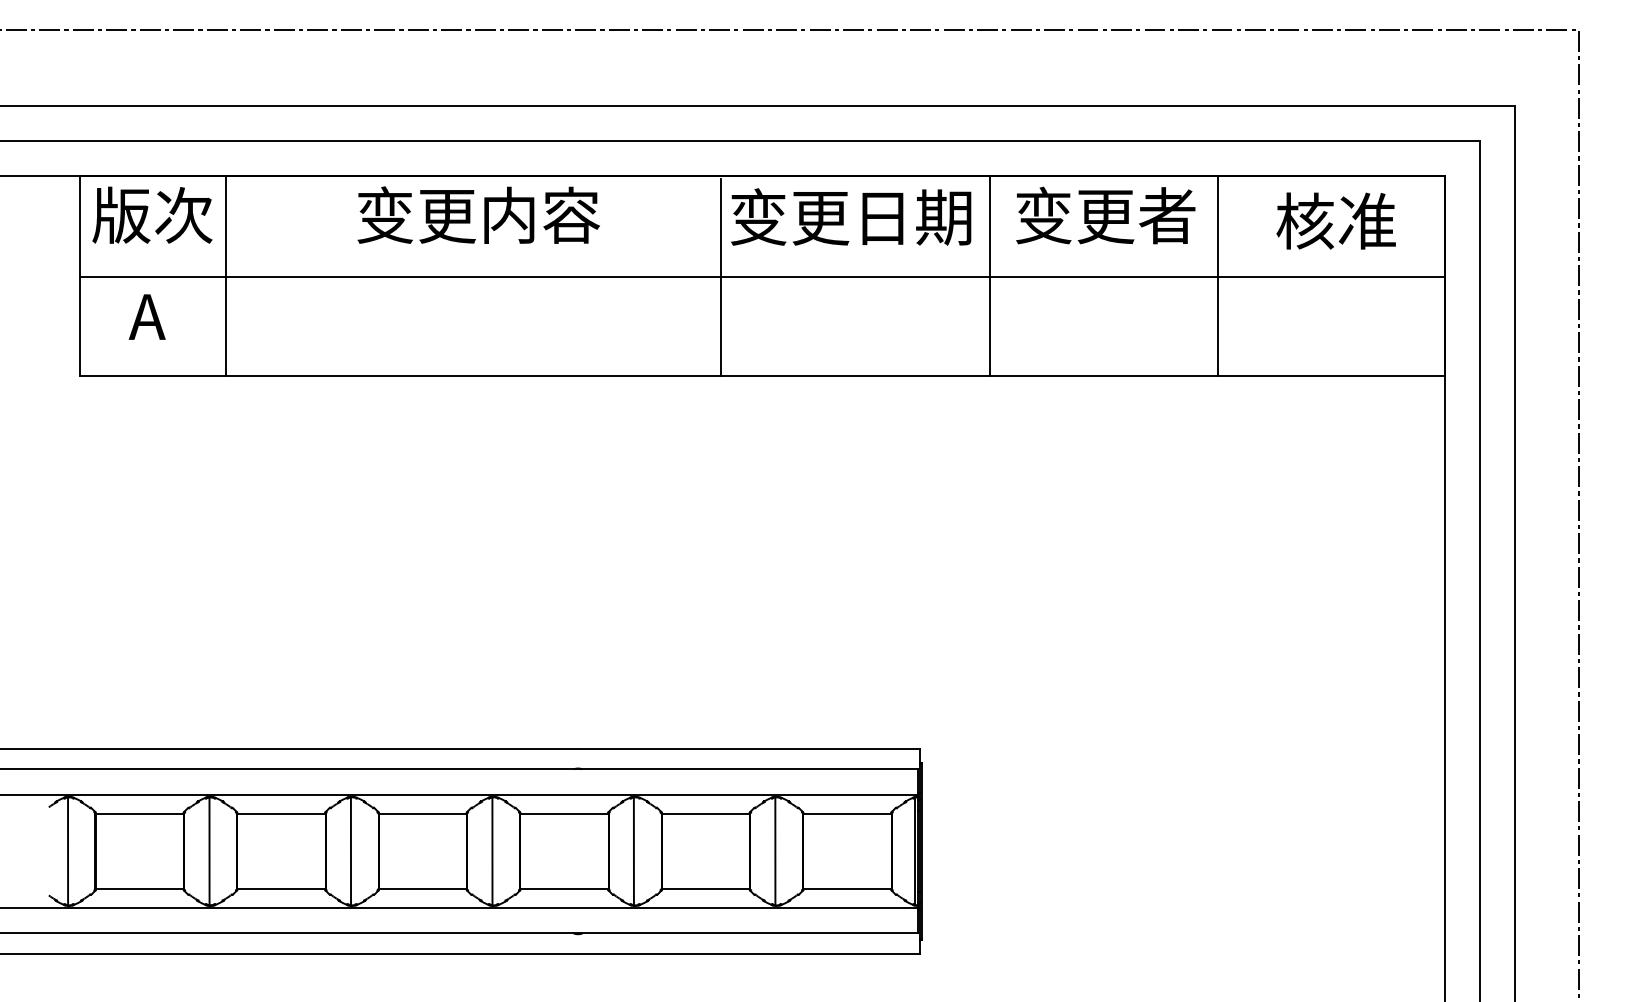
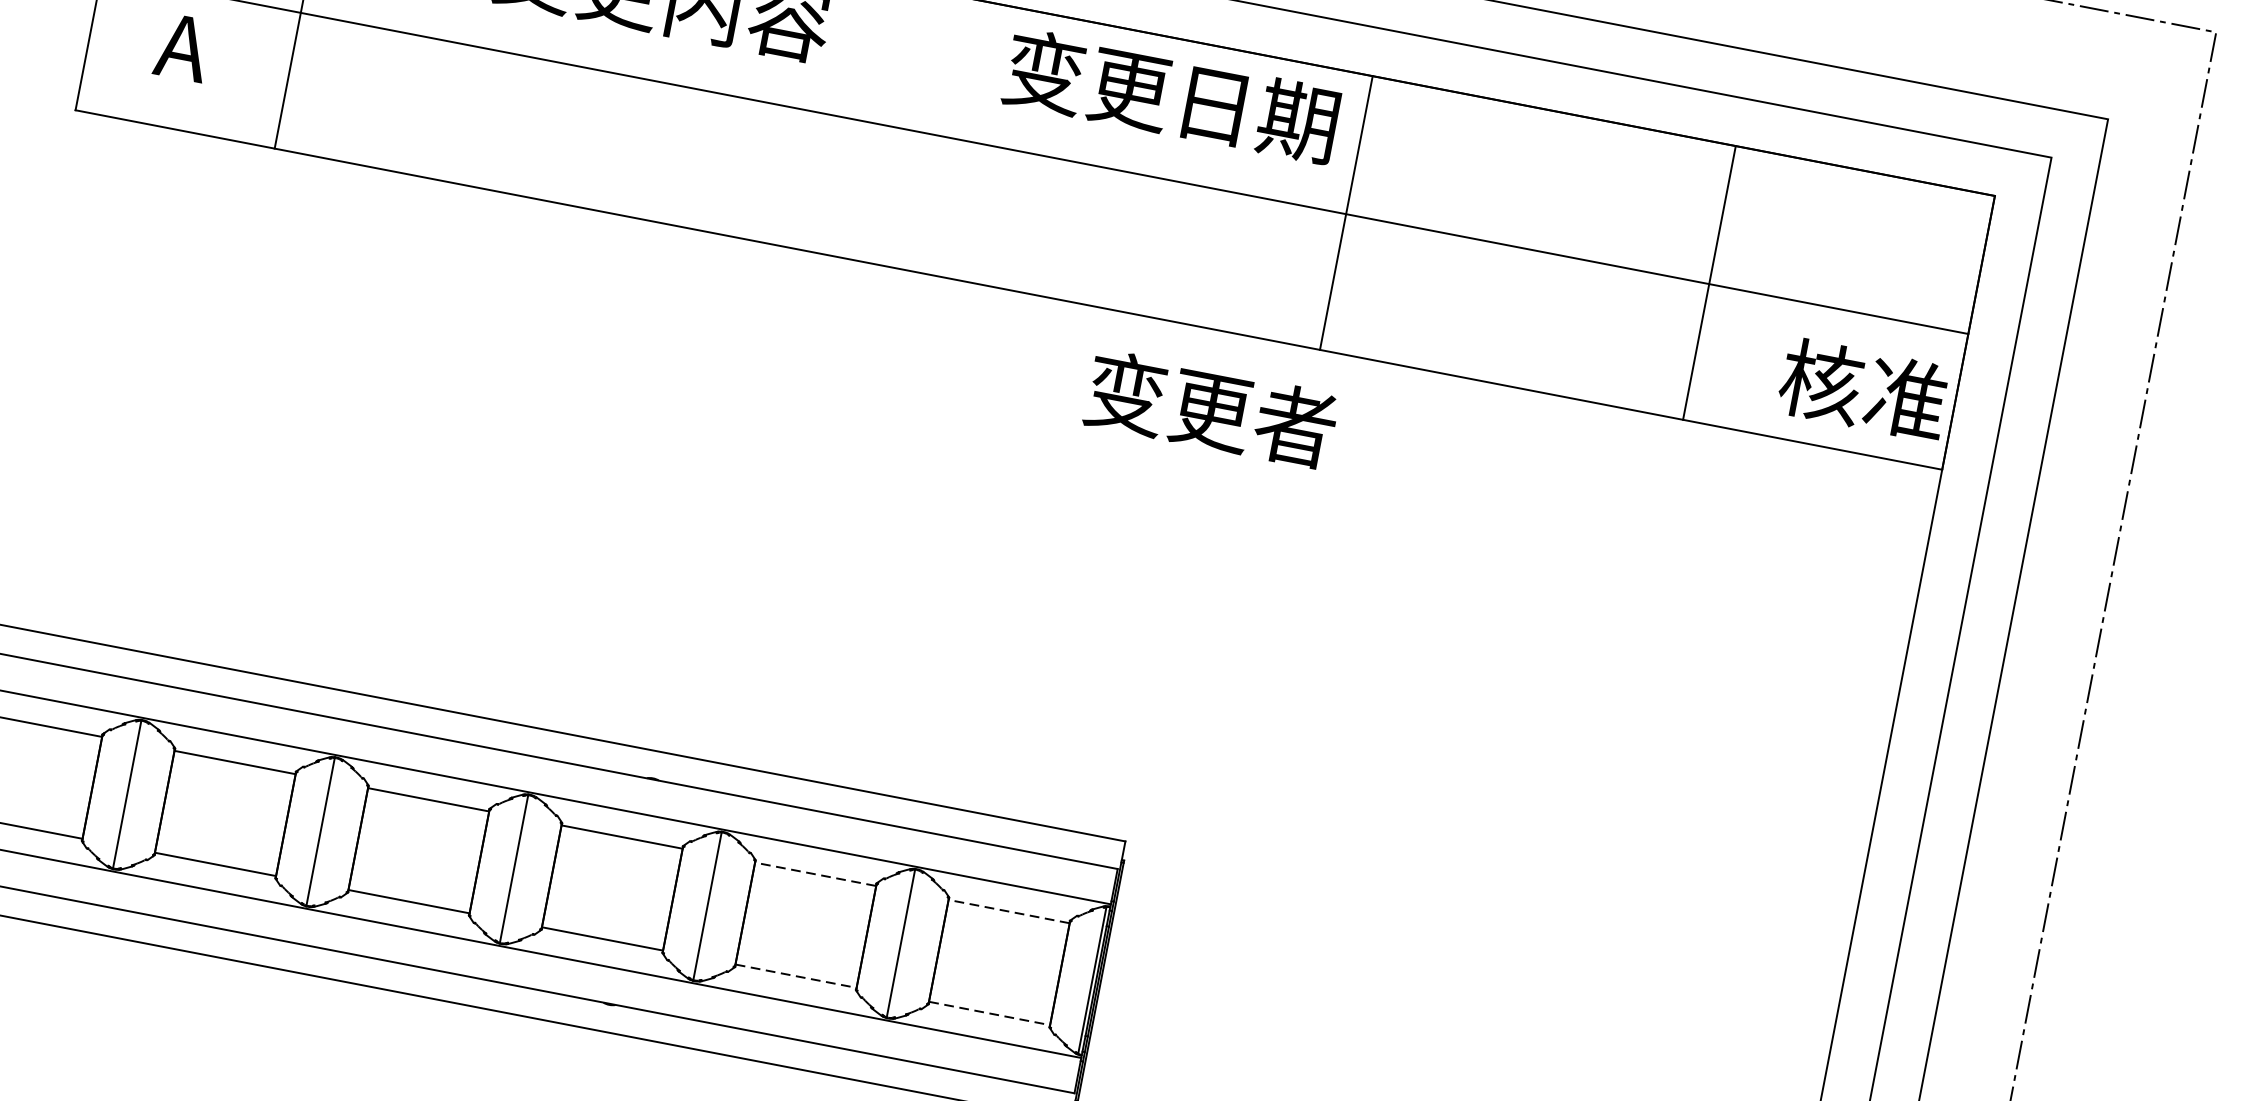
text: (1105, 215) -> (1211, 409), moved
text: (1335, 220) -> (1863, 388), moved
line: (1217, 275) -> (1709, 282), moved
line: (720, 277) -> (977, 144), removed
line: (705, 814) -> (815, 874), solid -> dashed
line: (846, 814) -> (1007, 911), solid -> dashed
line: (706, 888) -> (796, 976), solid -> dashed
line: (847, 888) -> (989, 1013), solid -> dashed

